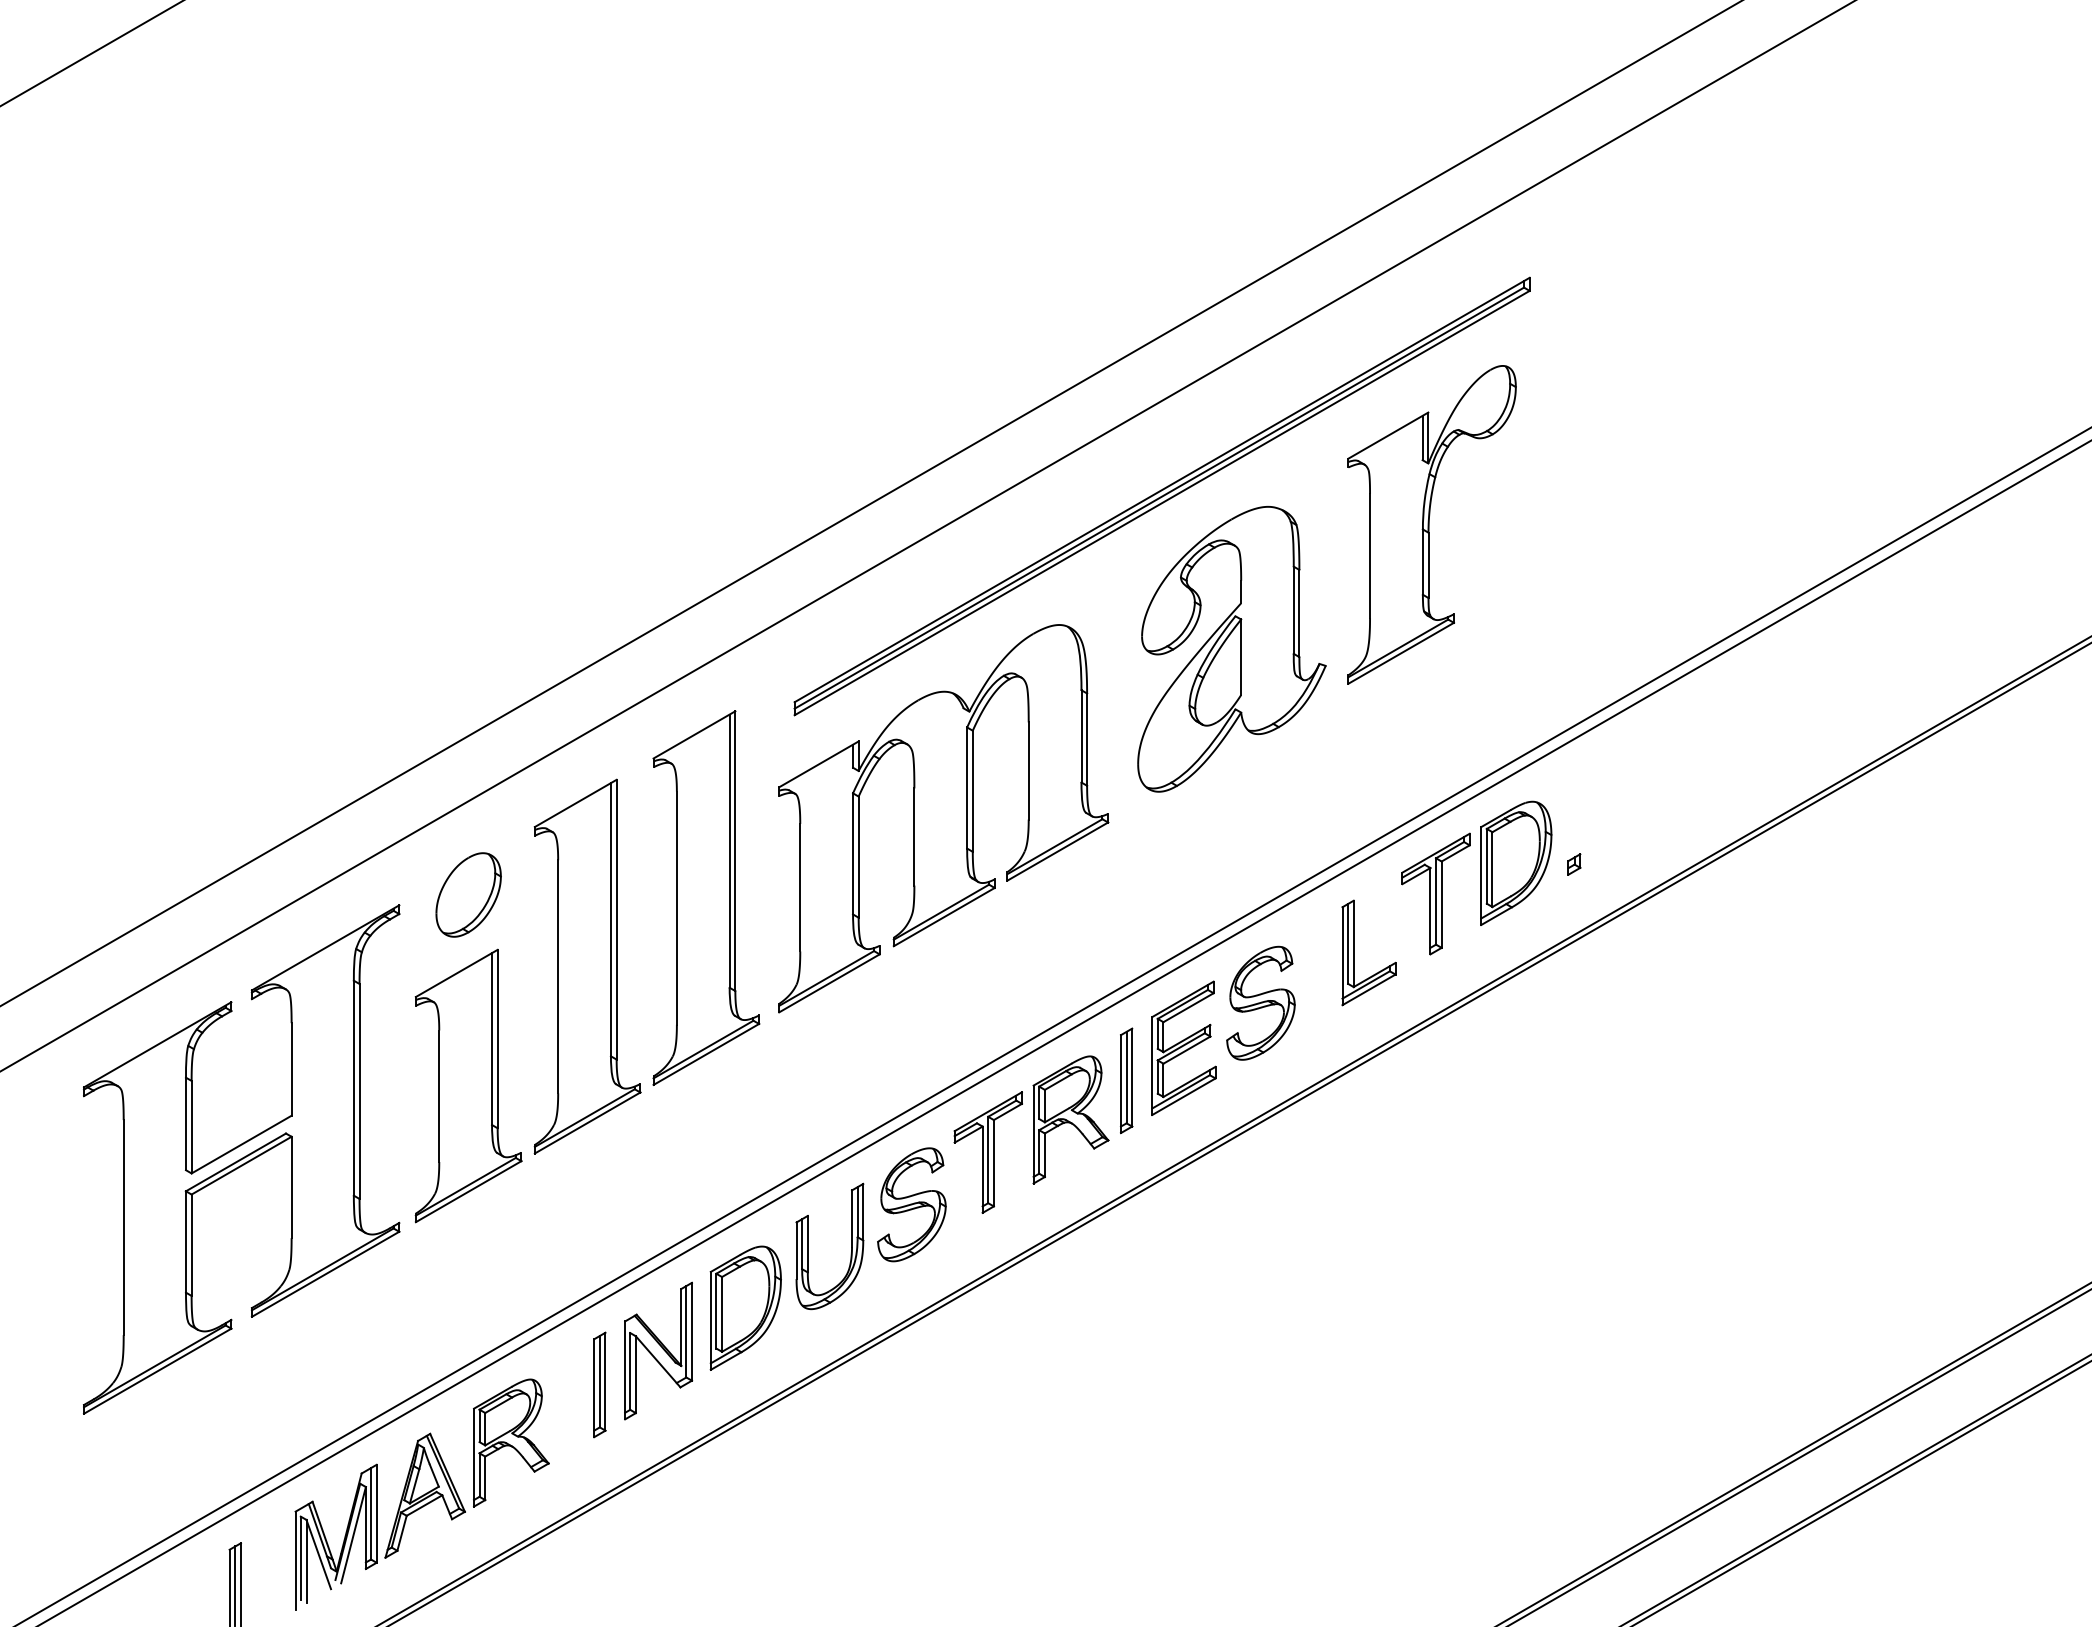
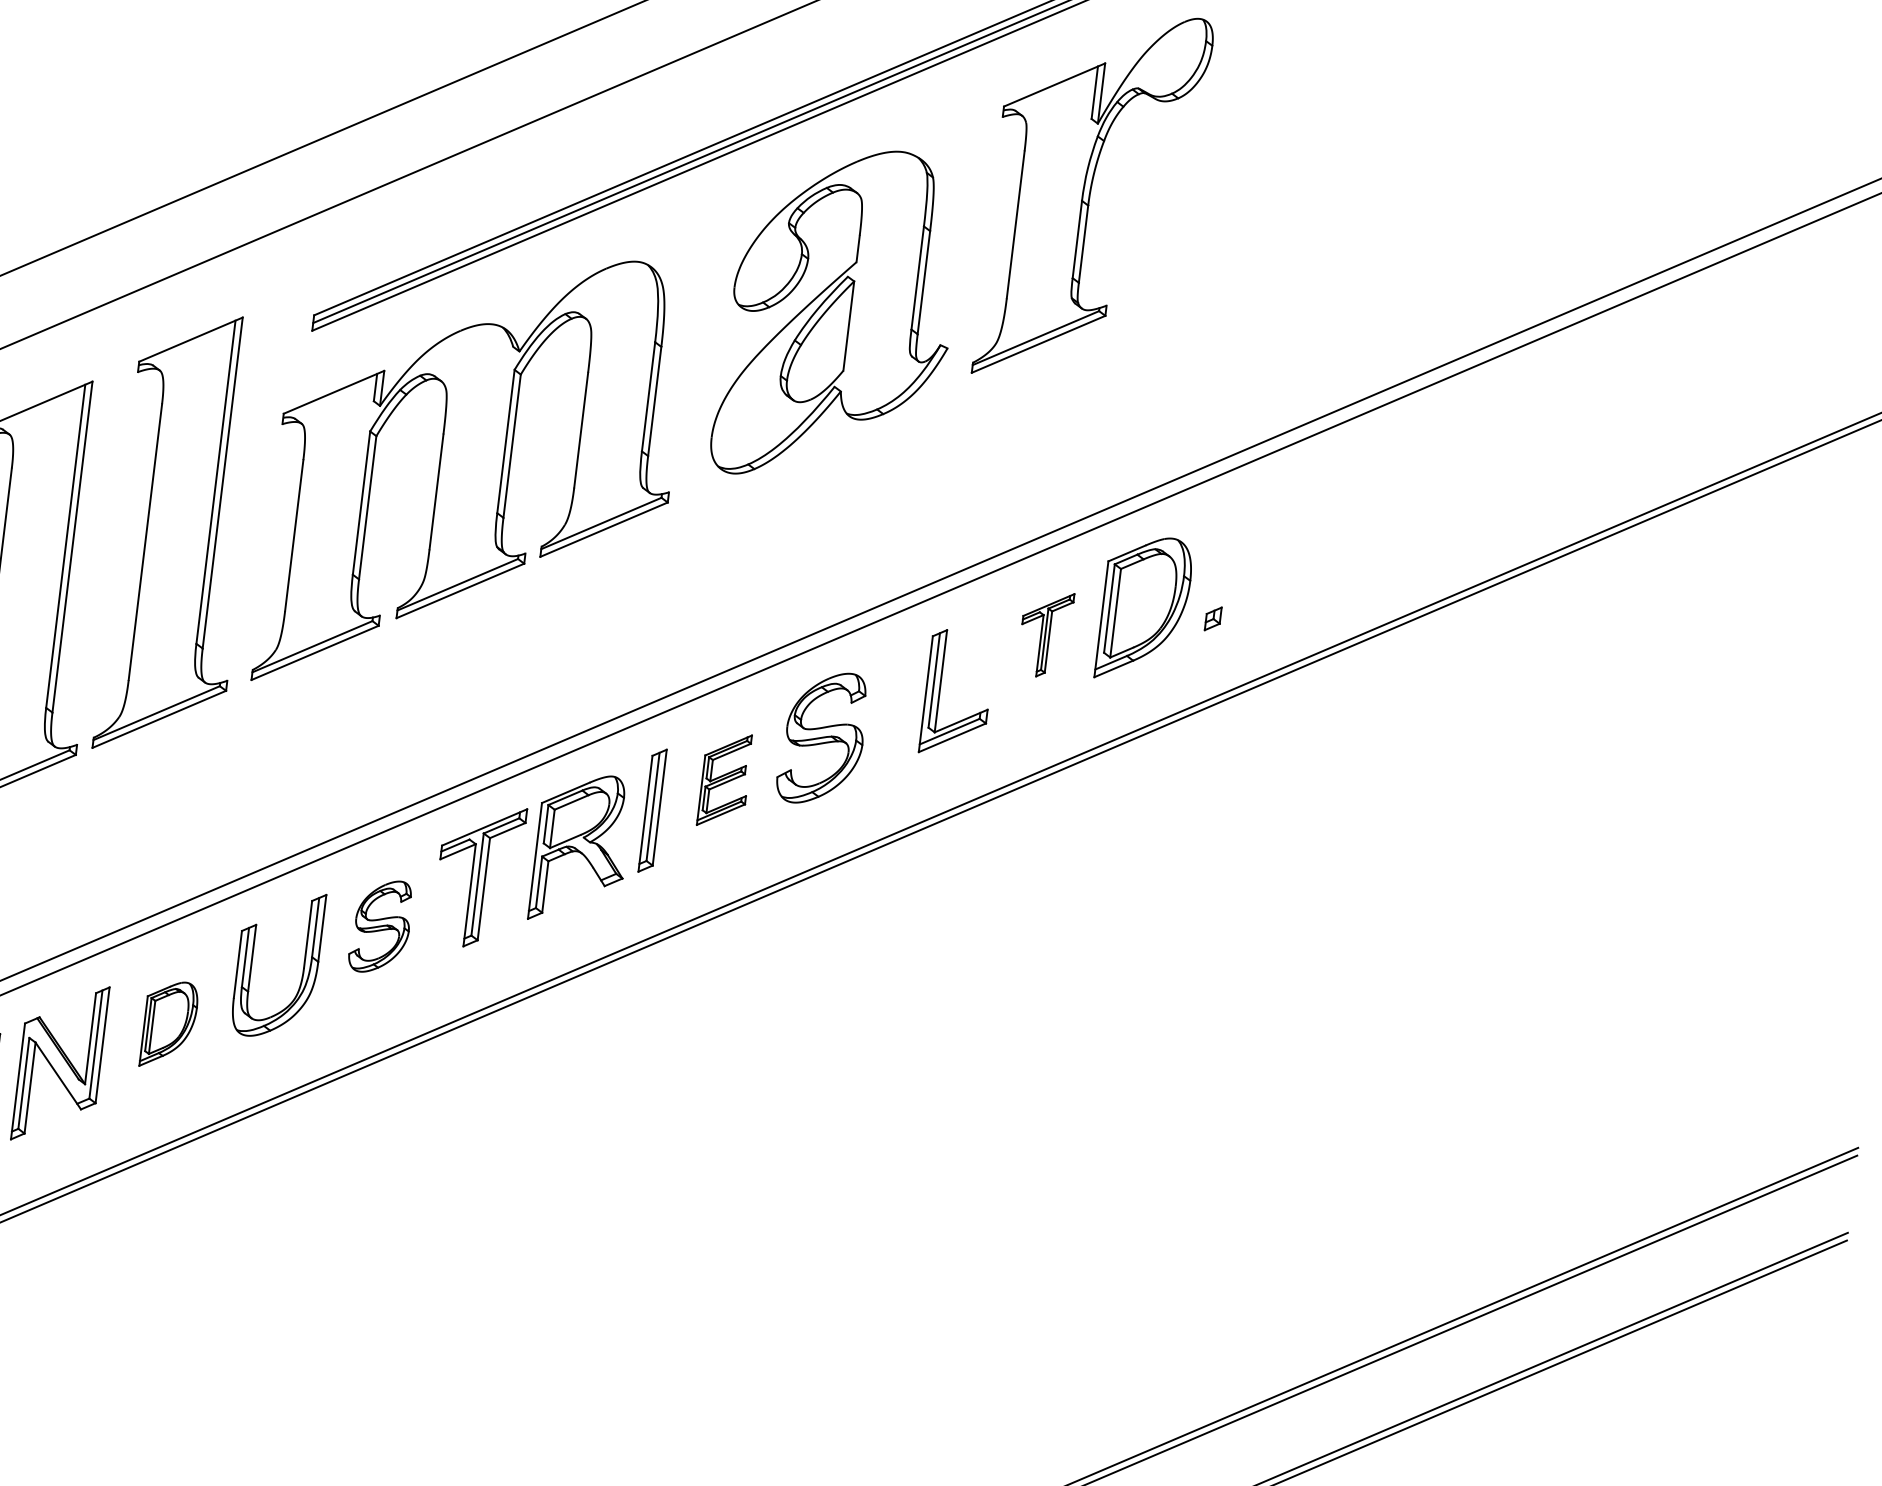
part: (1435, 893) -> (1044, 633), size x0.6
part: (1183, 1047) -> (724, 779), size x0.6
part: (911, 1204) -> (380, 926), size x0.7
part: (745, 1307) -> (169, 1024), size x0.6

